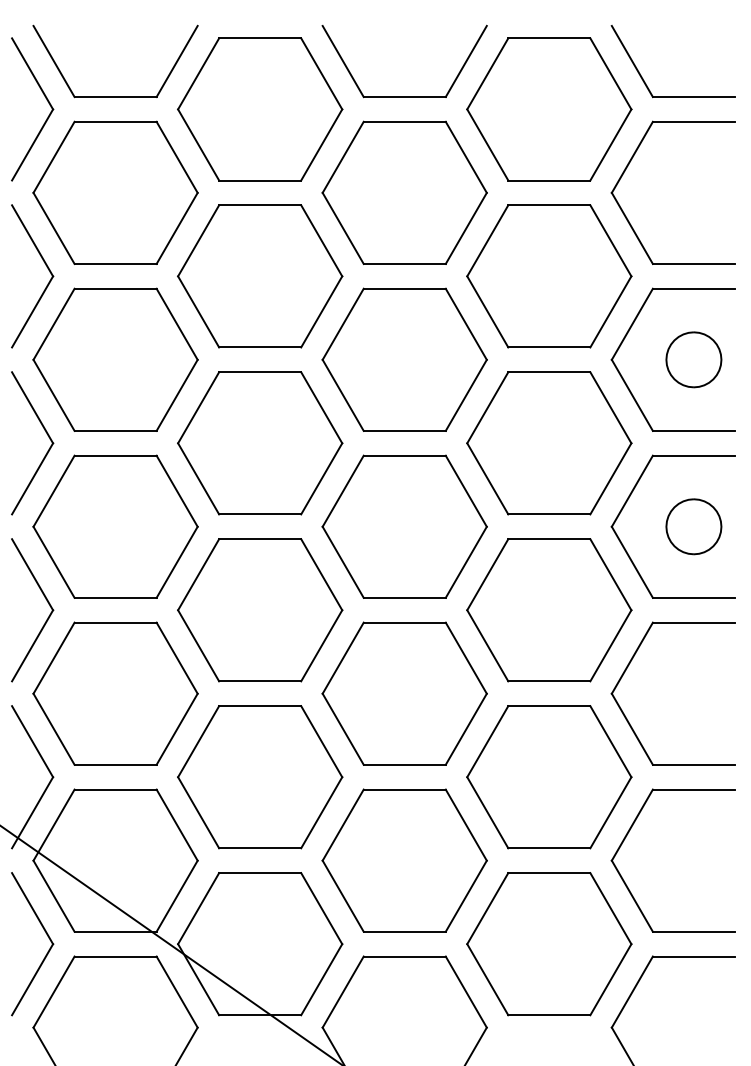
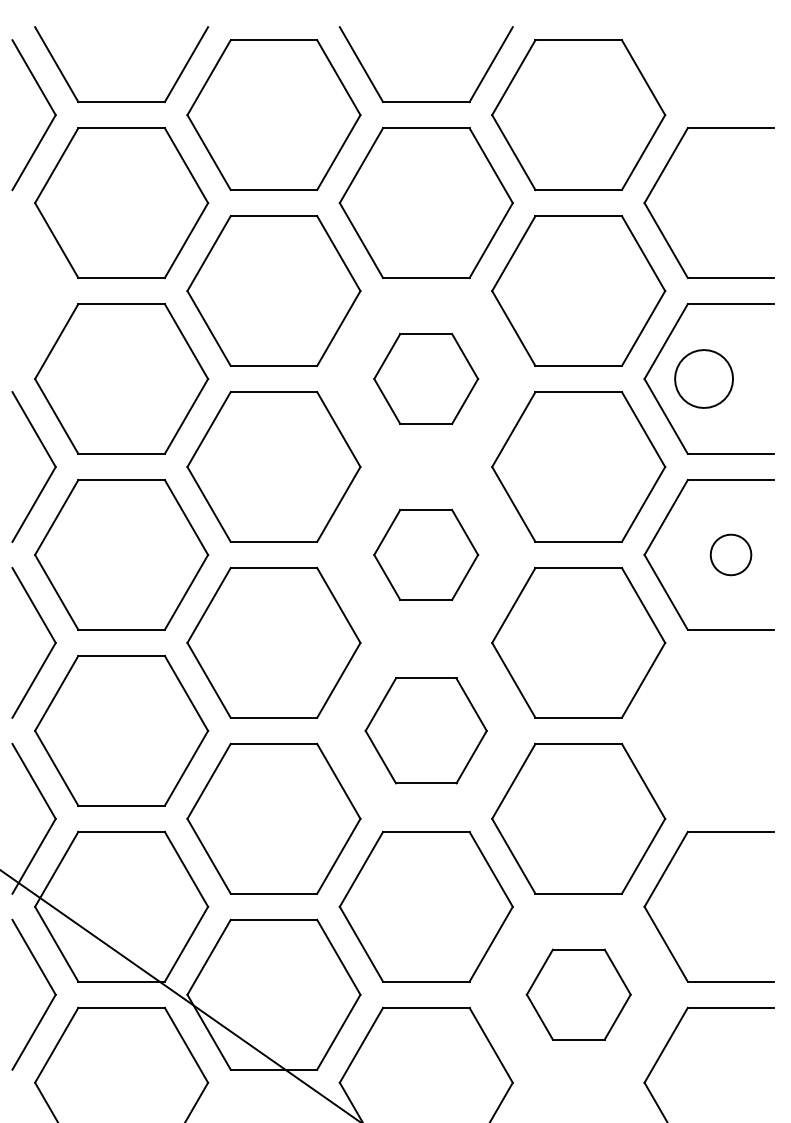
part: (644, 79) -> (678, 83), removed
part: (47, 268) -> (49, 282), removed
part: (403, 359) -> (425, 378), size x0.6
part: (693, 359) -> (703, 378), moved
part: (403, 526) -> (425, 554), size x0.6
part: (693, 526) -> (730, 554), size x0.7
part: (628, 666) -> (662, 702), removed
part: (403, 693) -> (425, 730), size x0.7
part: (549, 943) -> (578, 994), size x0.6

